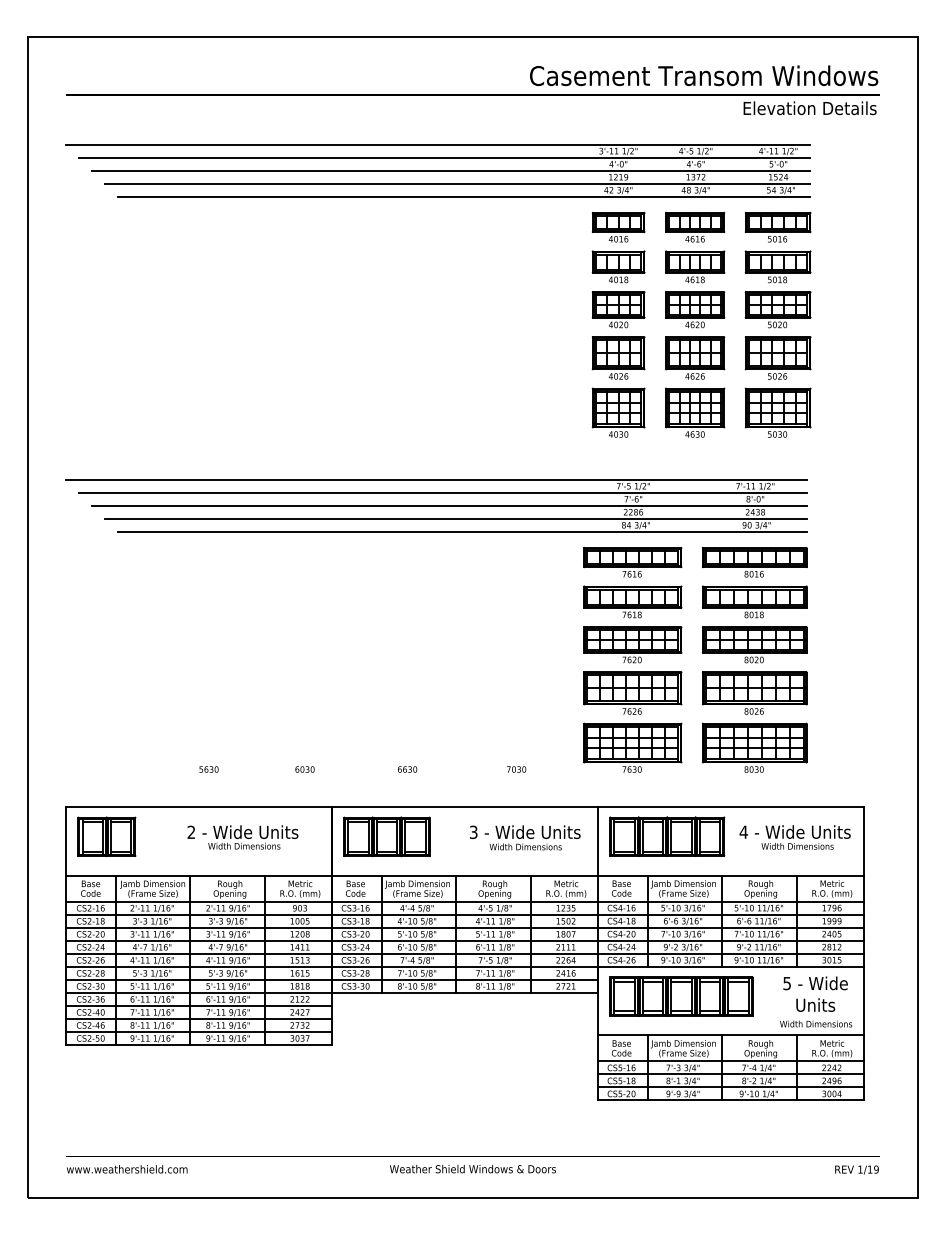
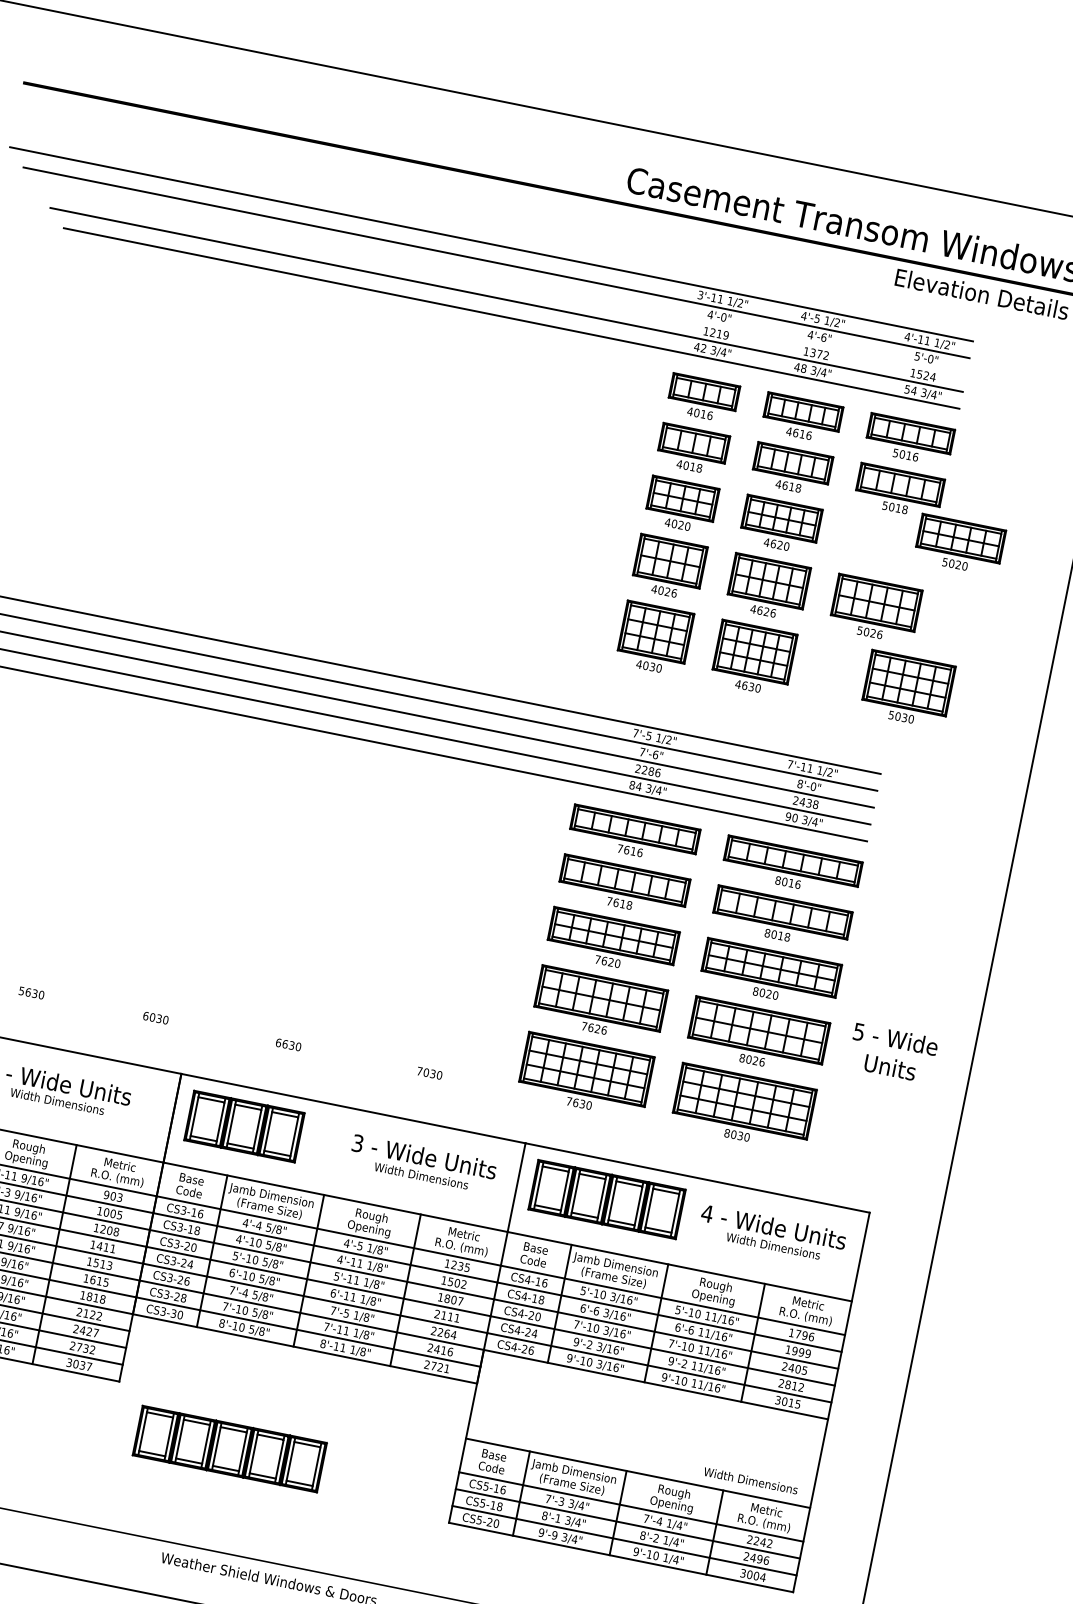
line: (451, 170) -> (501, 281), removed
part: (777, 309) -> (959, 544), moved
part: (777, 412) -> (907, 688), moved
text: (815, 993) -> (893, 1052), moved
part: (681, 996) -> (229, 1449), moved

